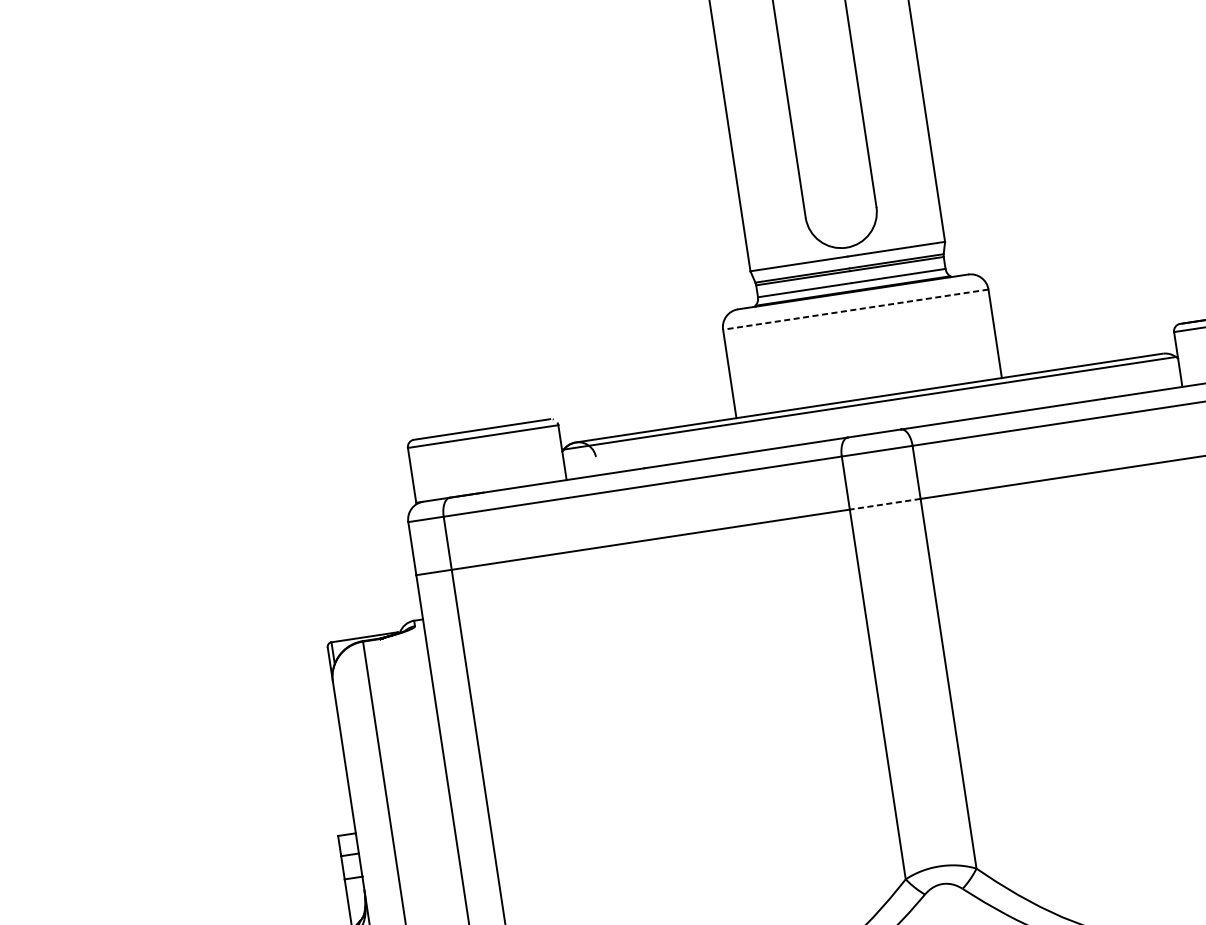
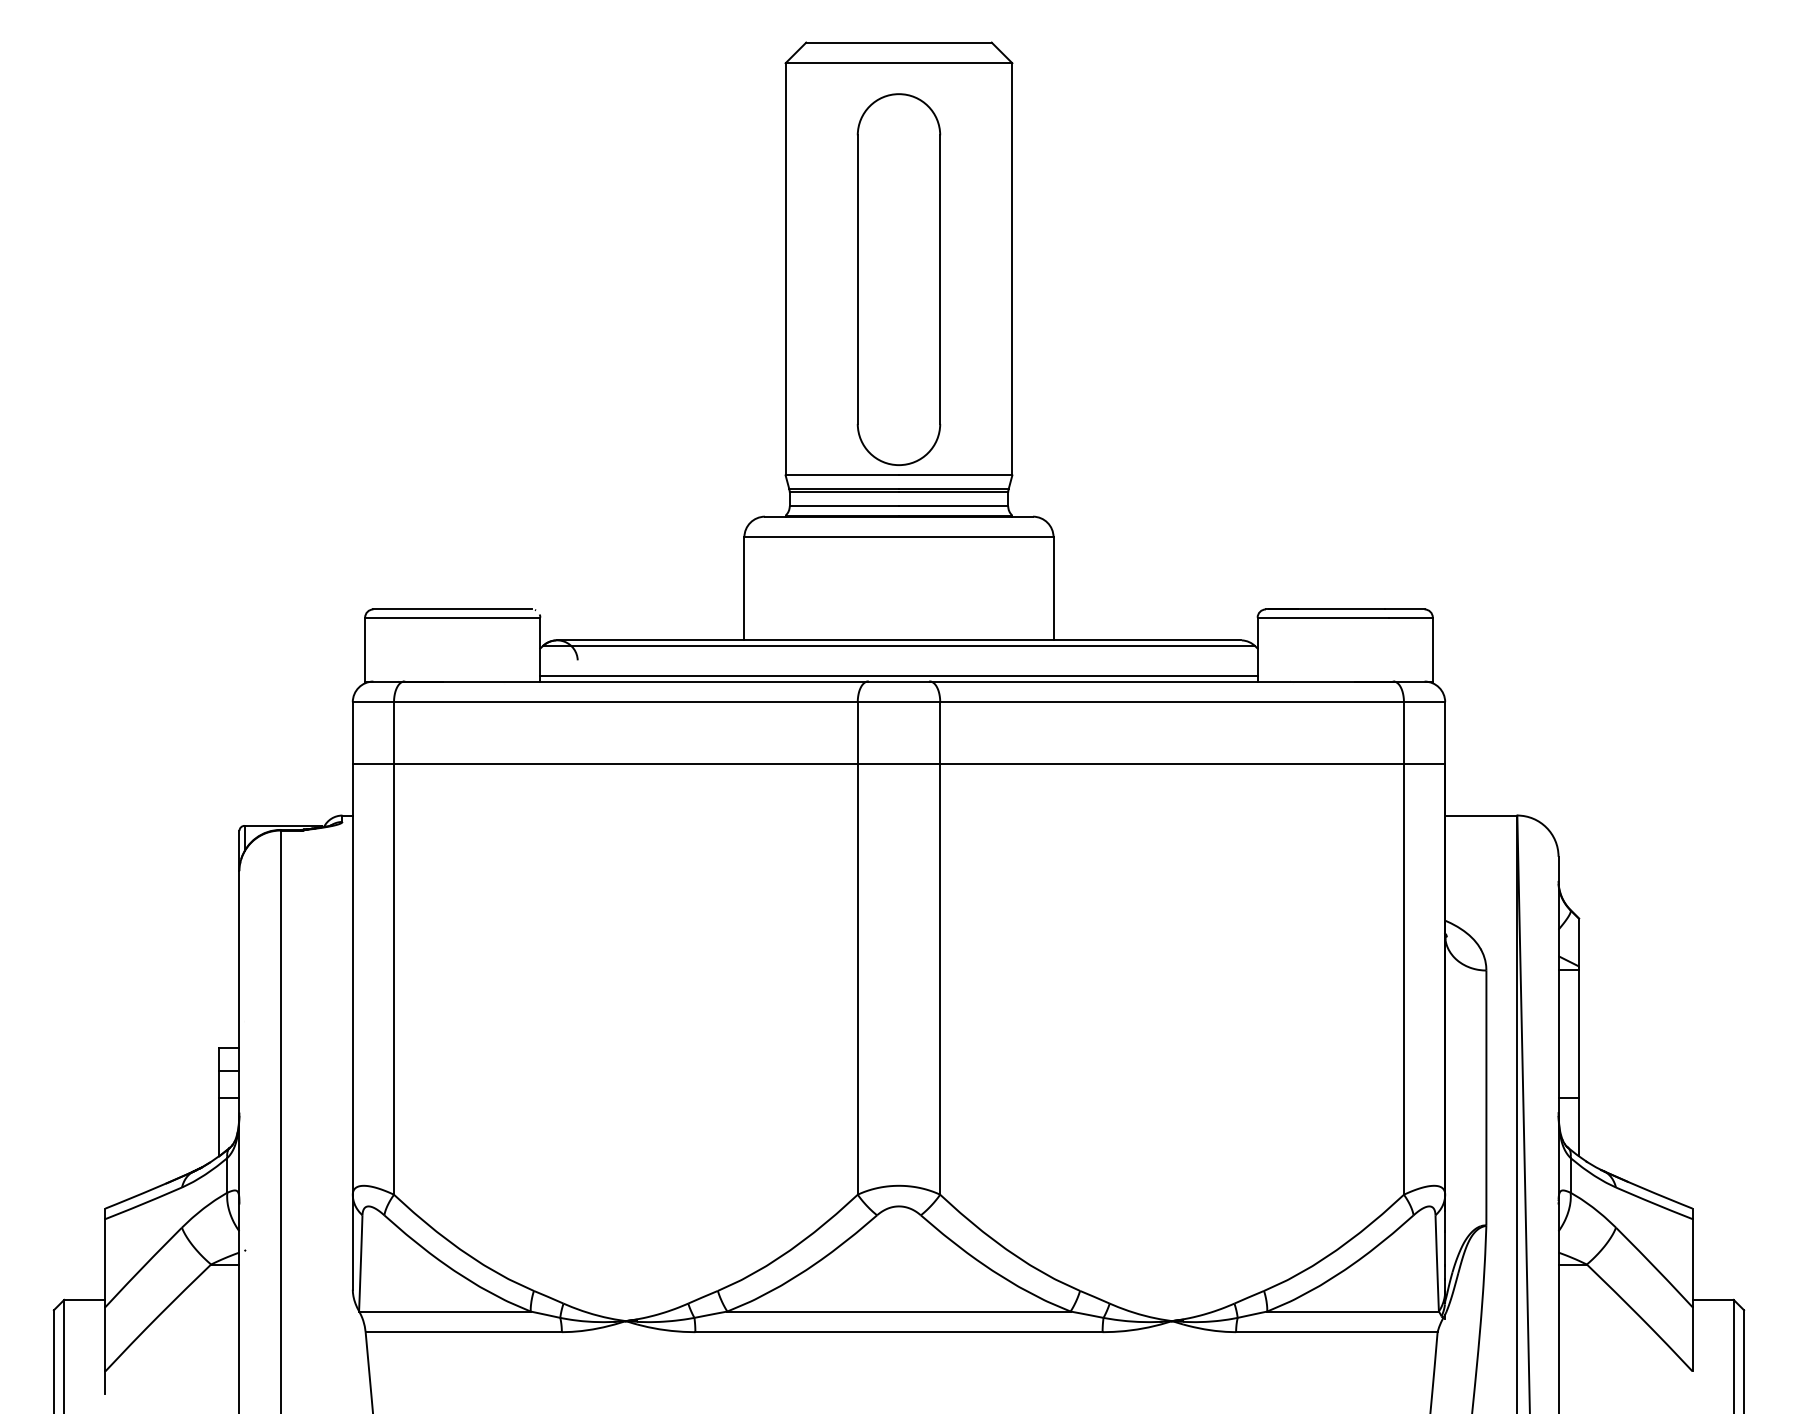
line: (856, 309) -> (899, 537), dashed -> solid
line: (873, 428) -> (898, 675), added
line: (884, 504) -> (898, 764), dashed -> solid

